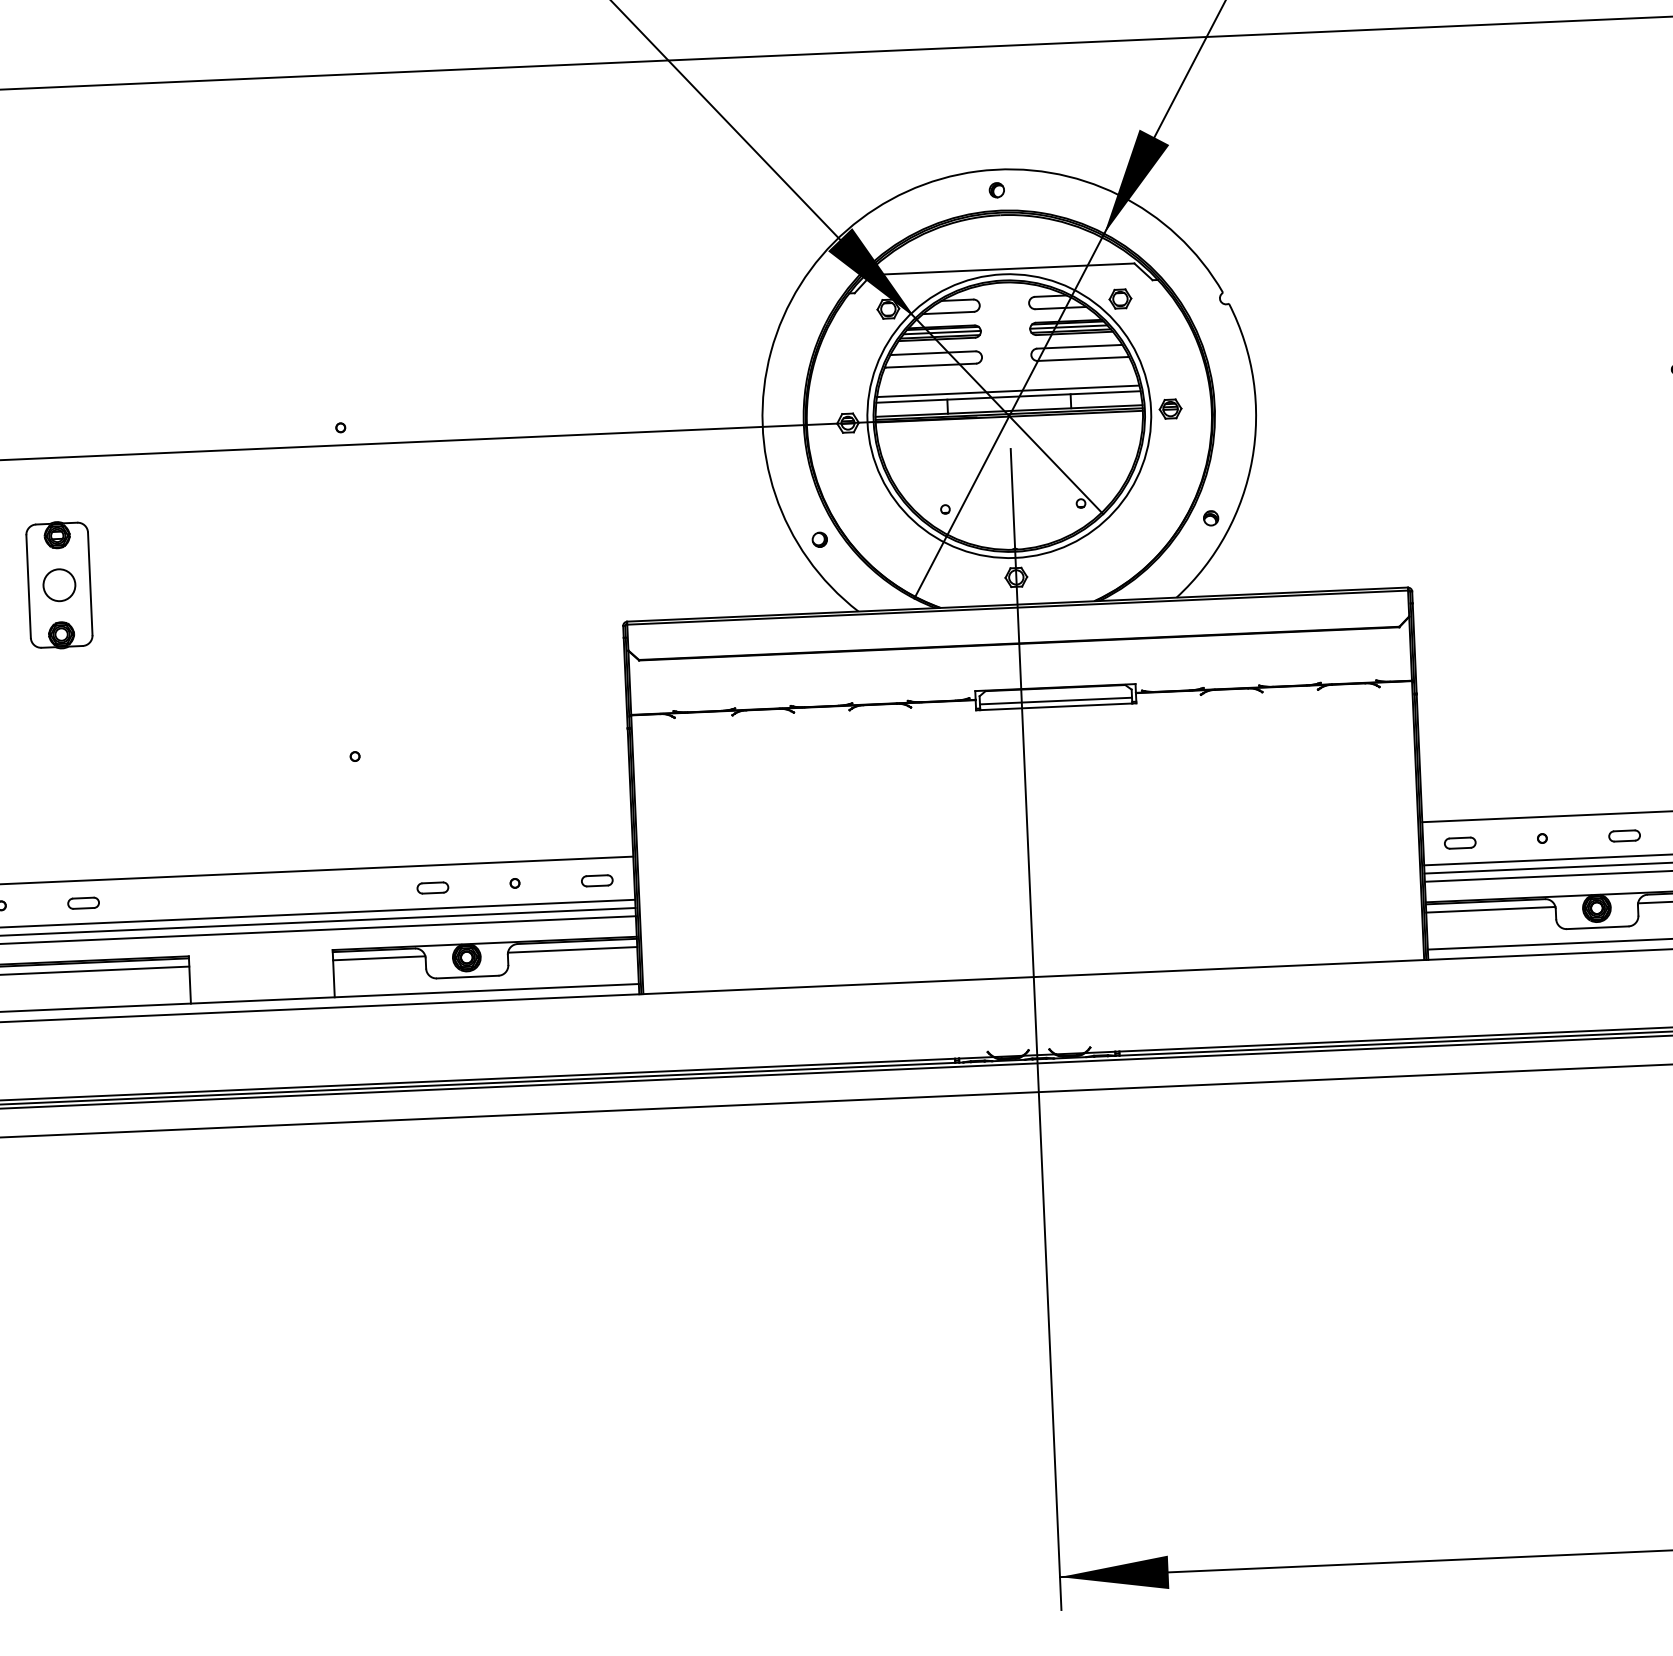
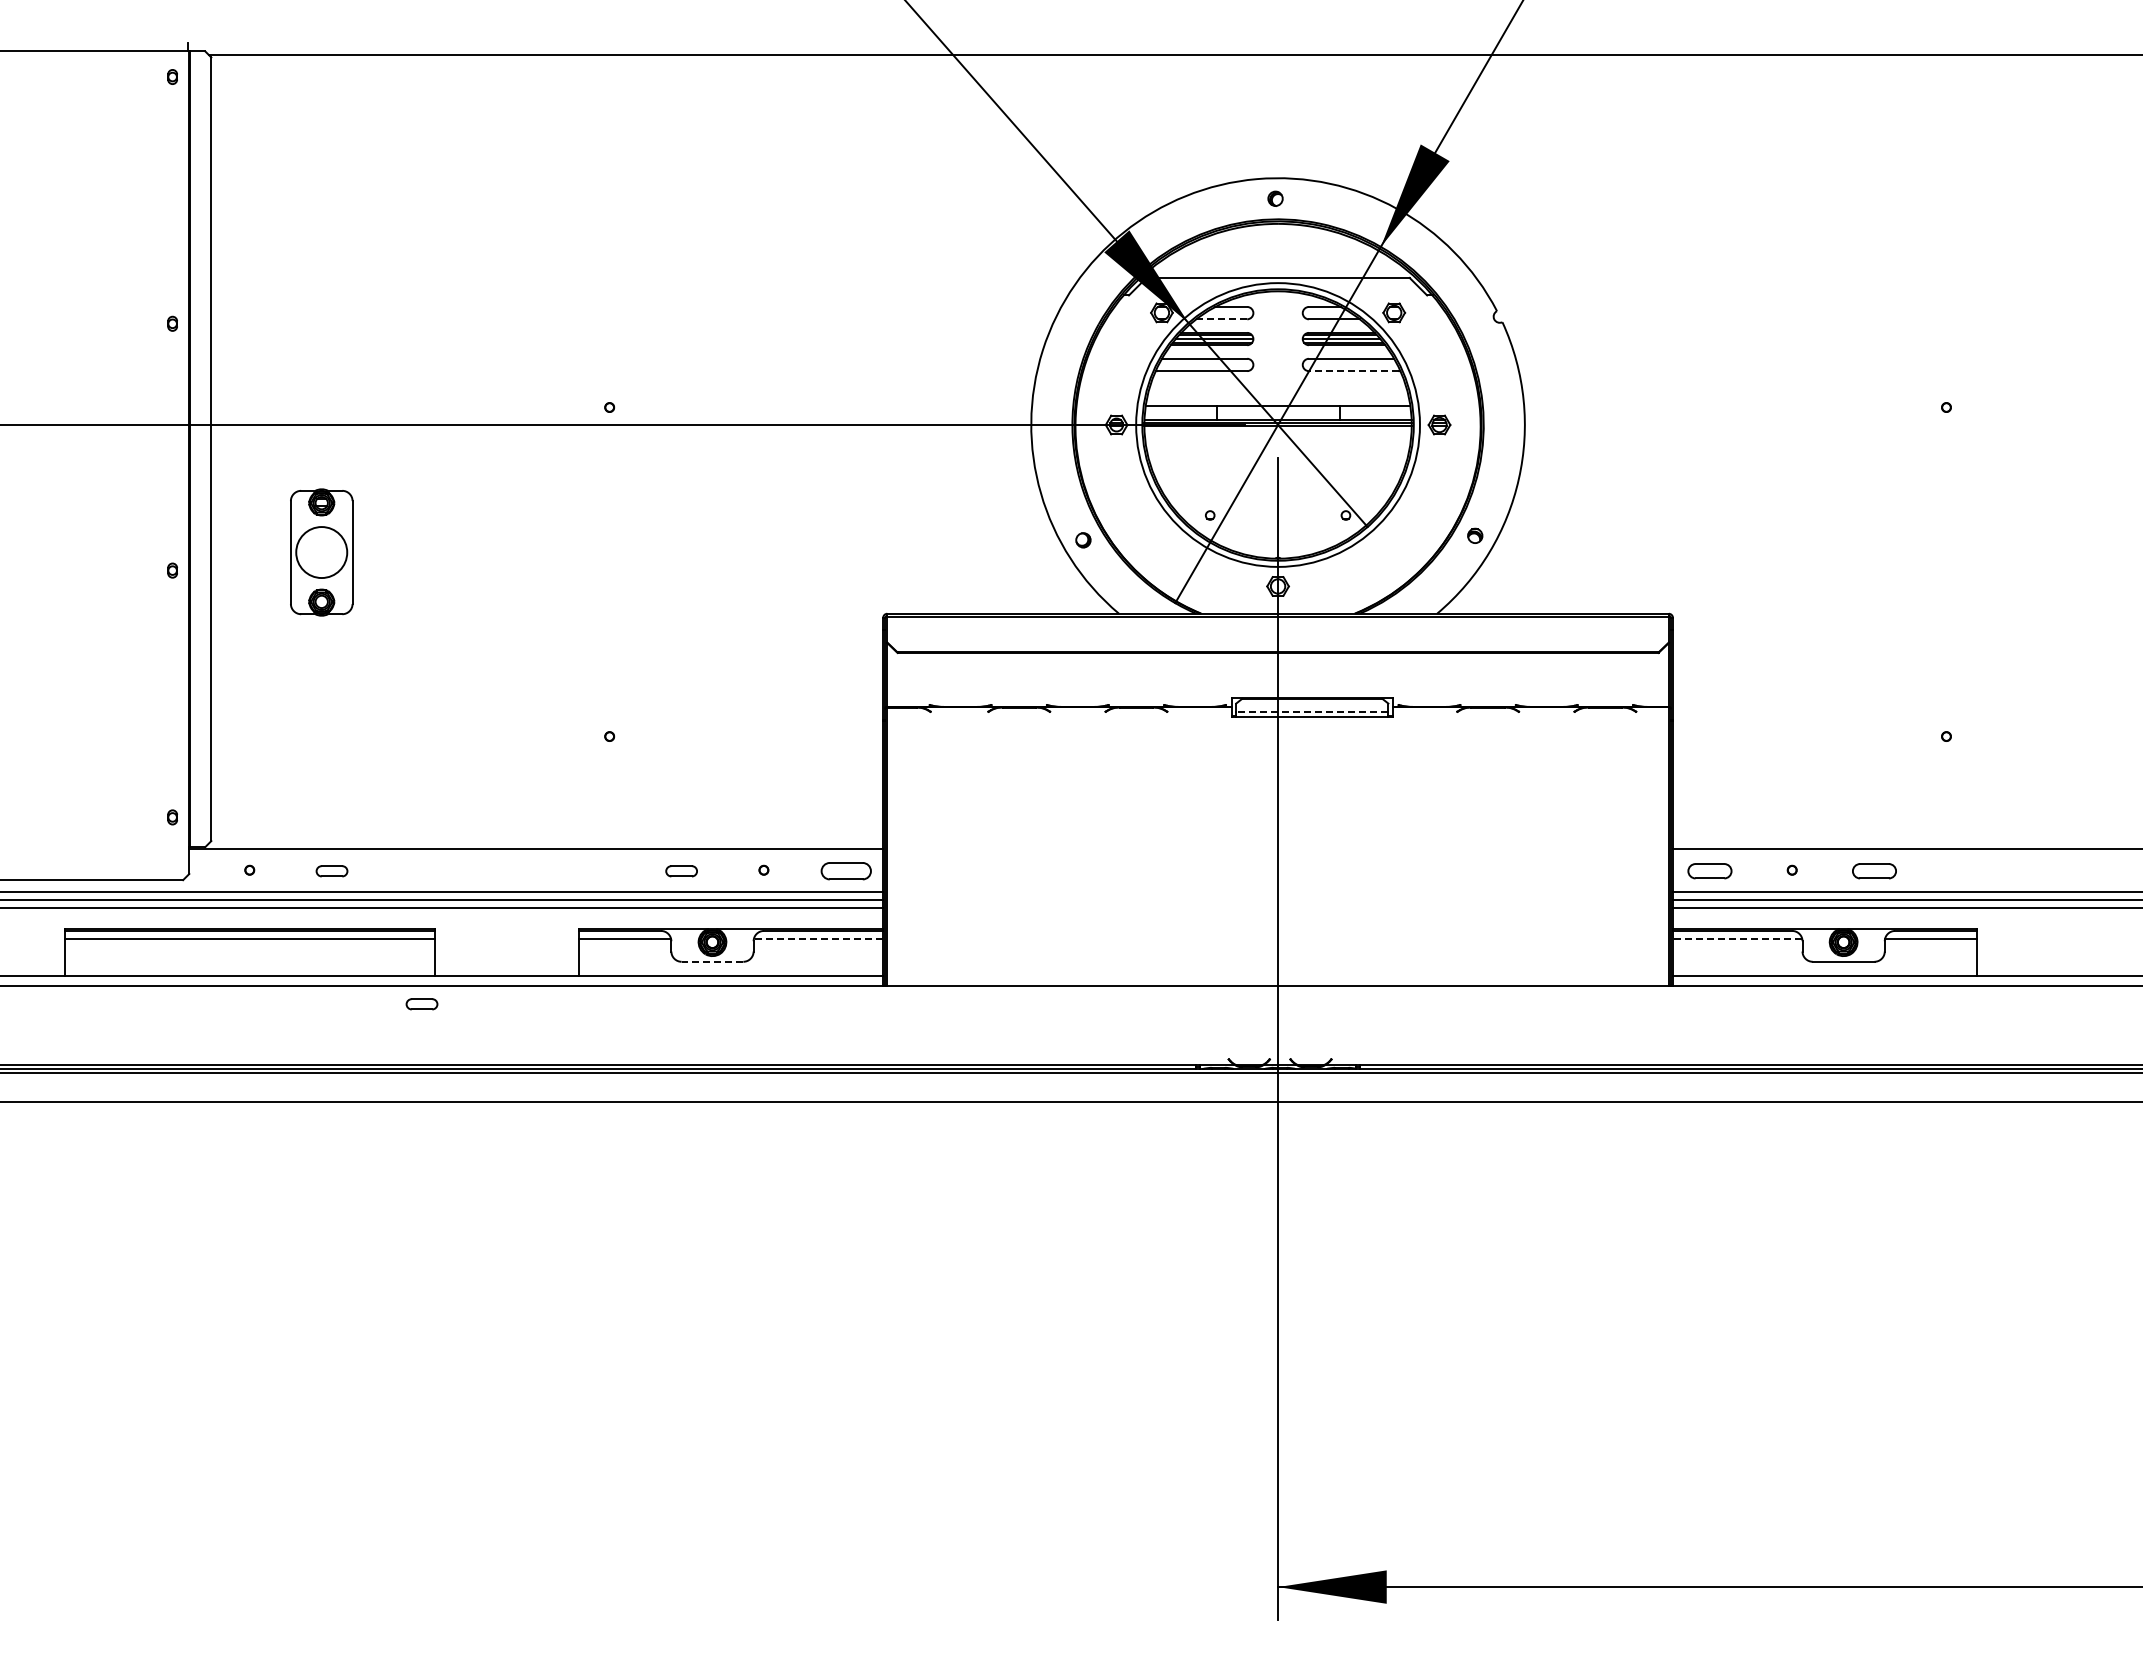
line: (949, 313) -> (1222, 319), solid -> dashed
line: (1082, 359) -> (1353, 371), solid -> dashed
line: (1007, 391) -> (1277, 400), removed
circle: (59, 585) -> (321, 552), size x1.6
line: (1055, 700) -> (1311, 711), solid -> dashed
part: (1624, 836) -> (1874, 871), size x1.4
part: (1459, 843) -> (1709, 871), size x1.4
part: (596, 881) -> (845, 871), size x1.6
line: (1490, 910) -> (1737, 939), solid -> dashed
line: (572, 950) -> (818, 939), solid -> dashed
line: (467, 976) -> (712, 961), solid -> dashed
part: (178, 1032) -> (421, 1004), added

